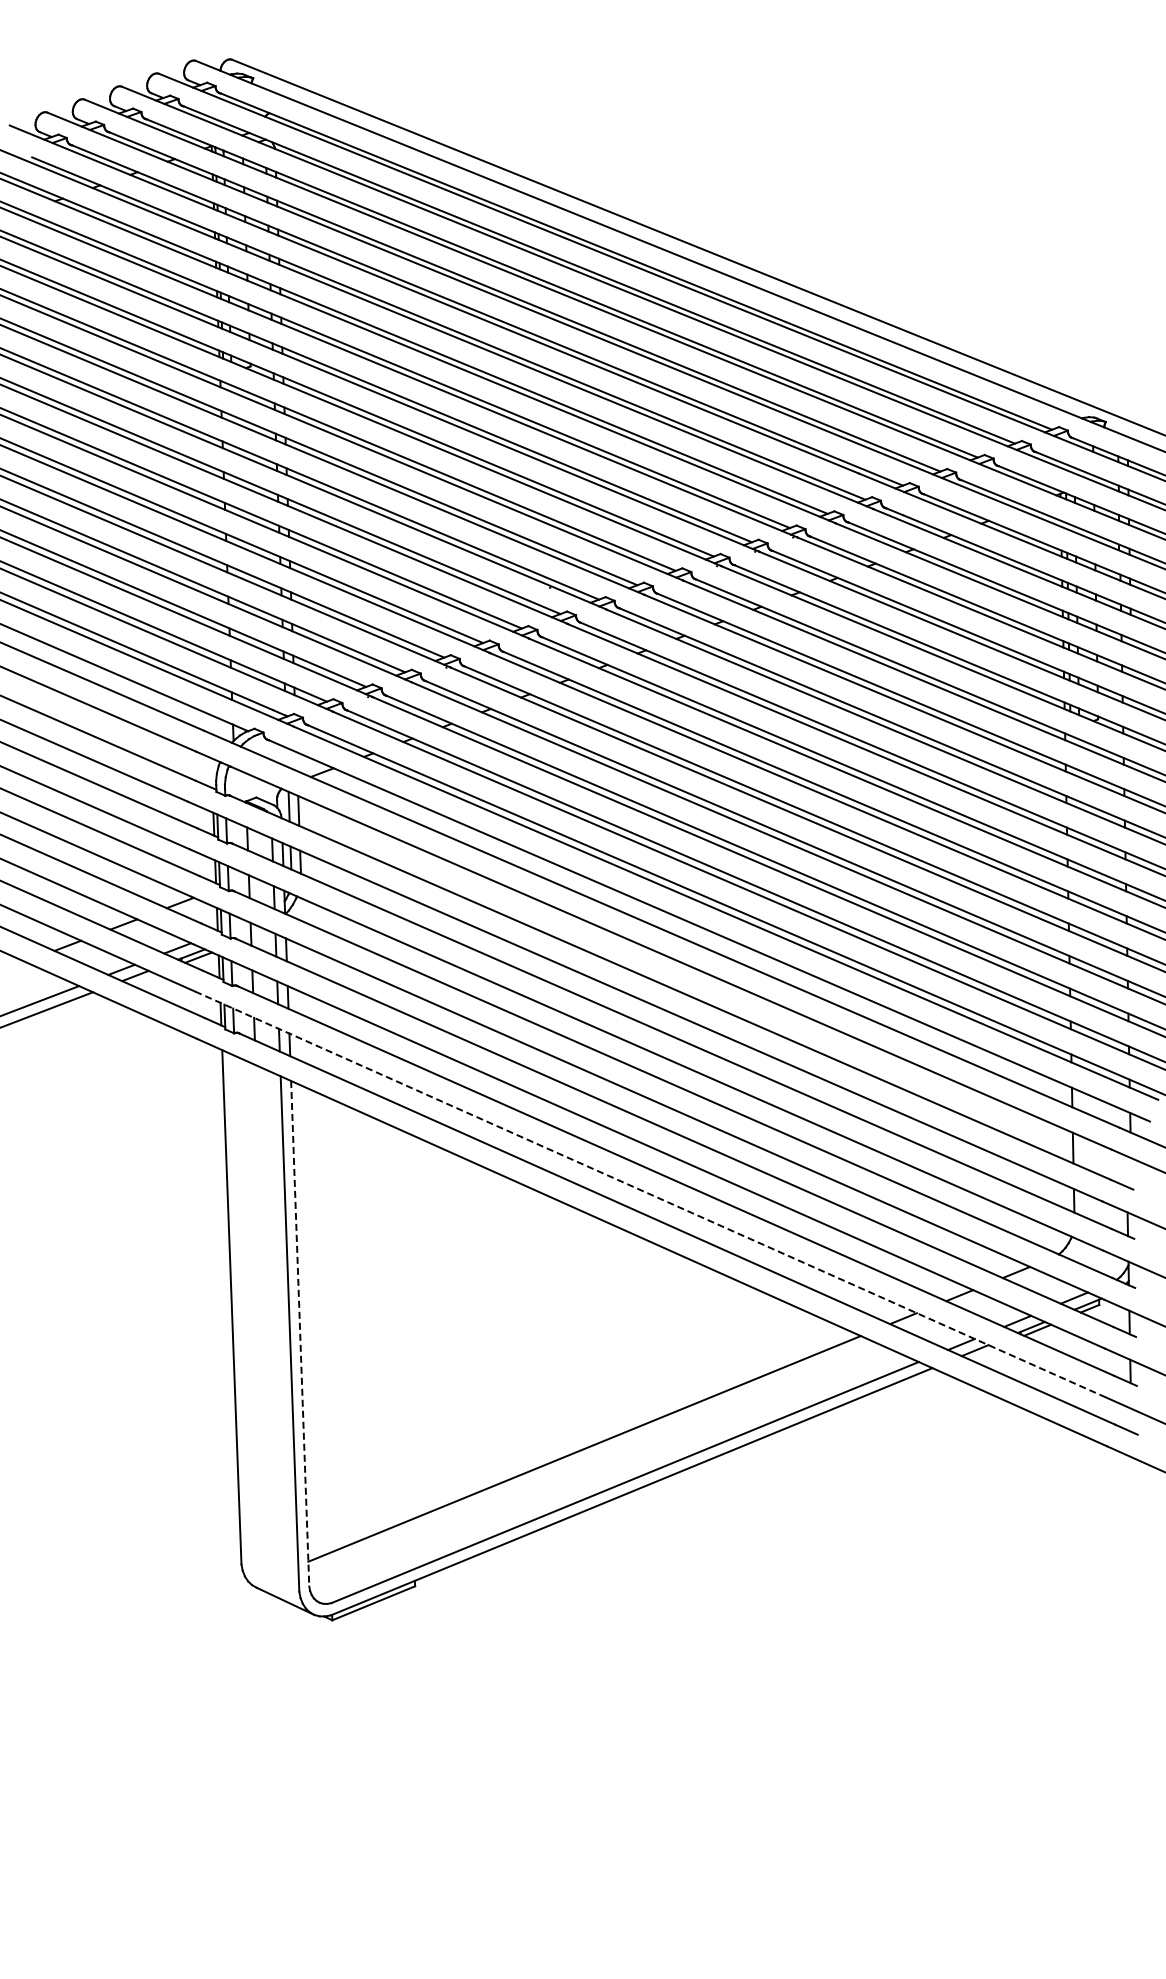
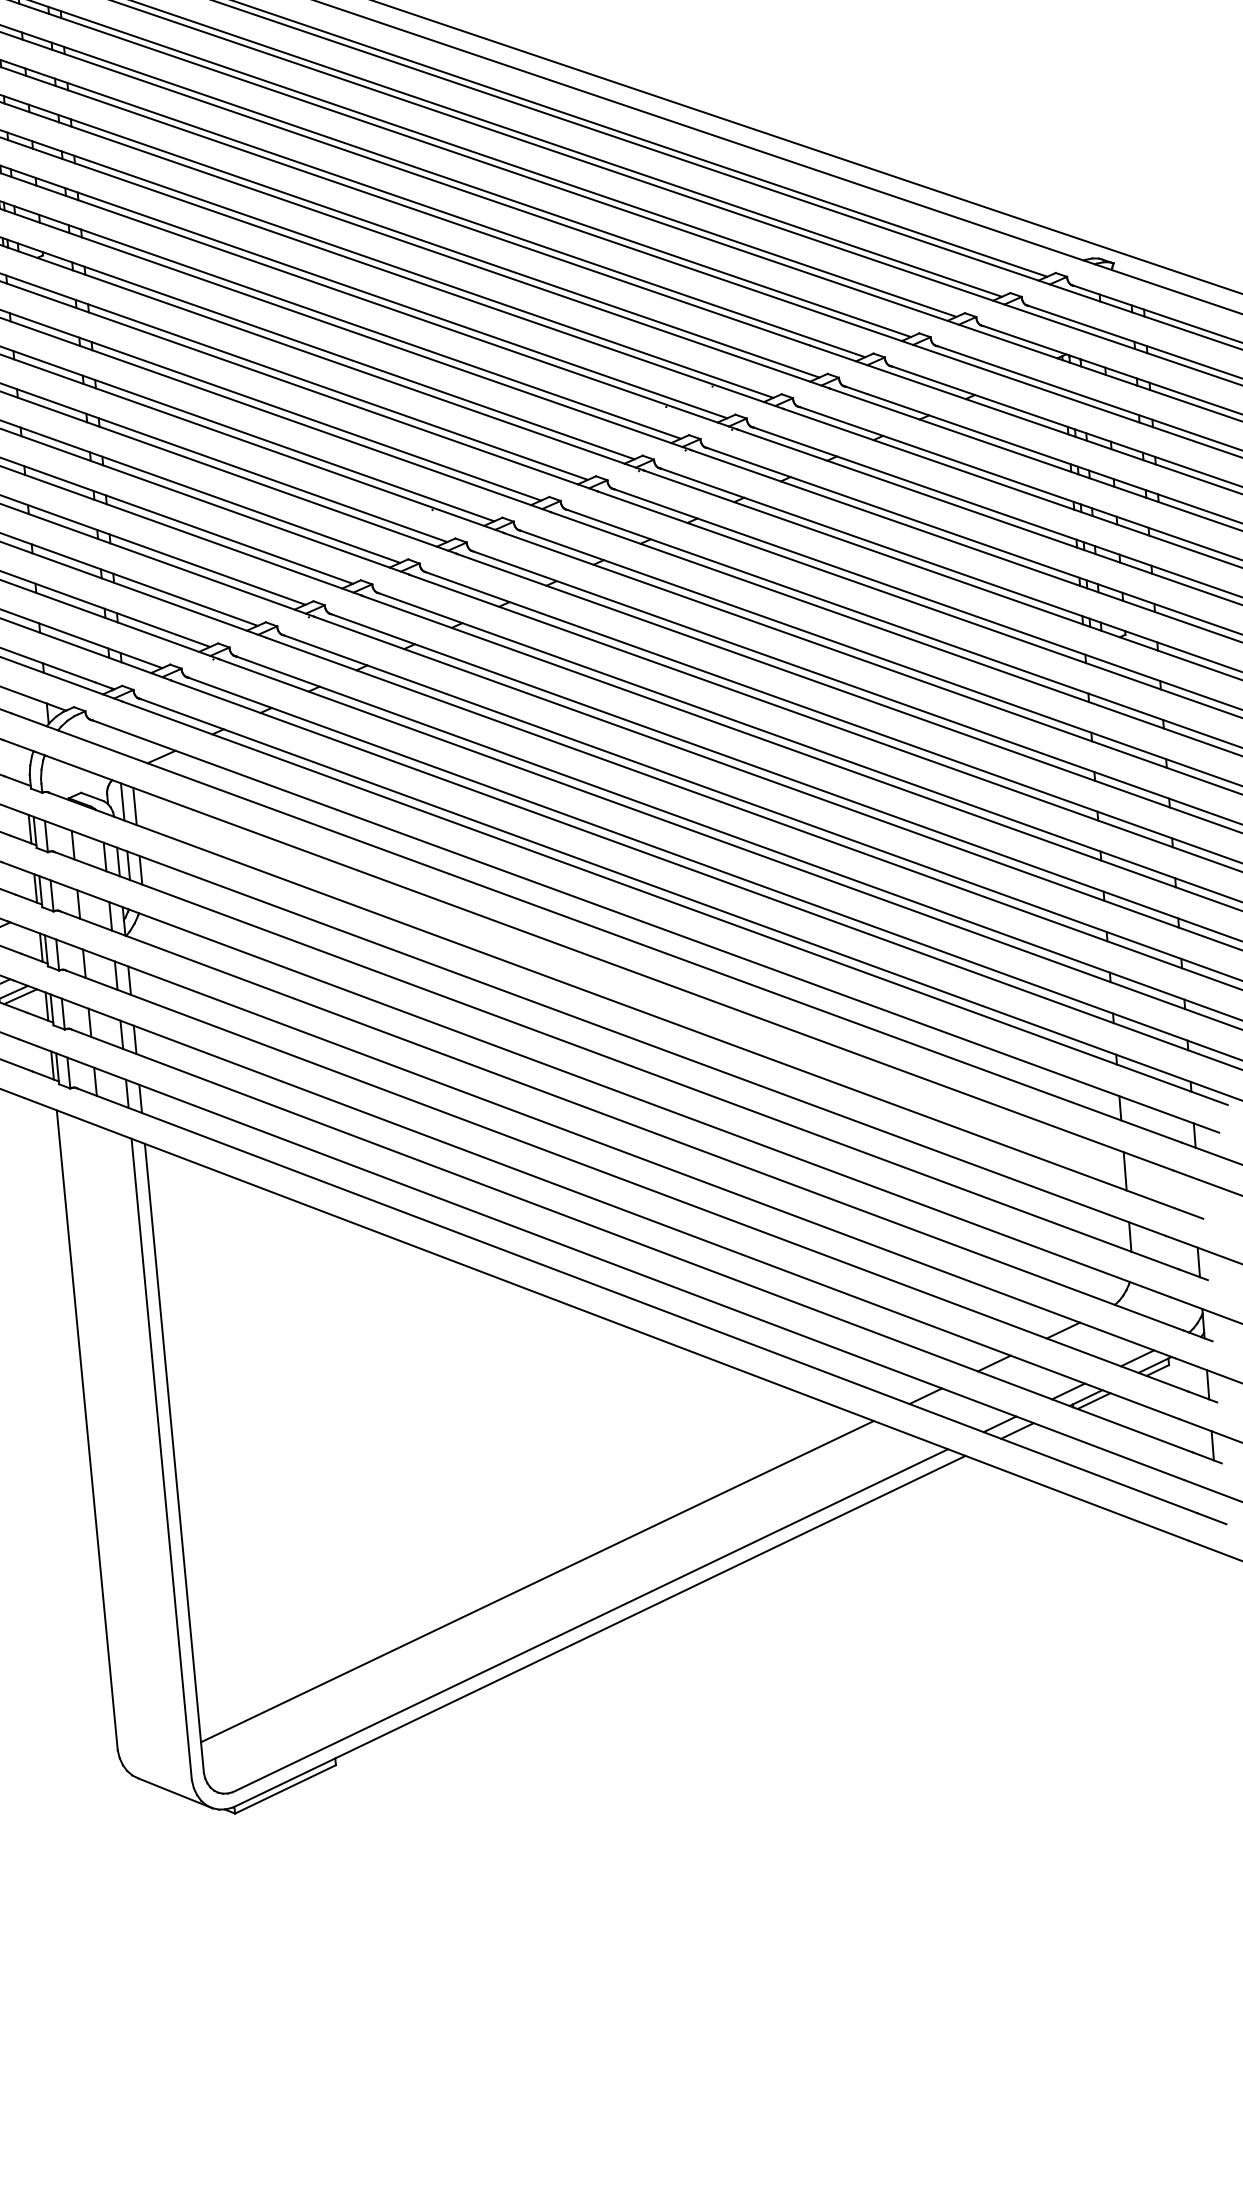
line: (650, 1194) -> (601, 1259), dashed -> solid
line: (300, 1333) -> (174, 1458), dashed -> solid

